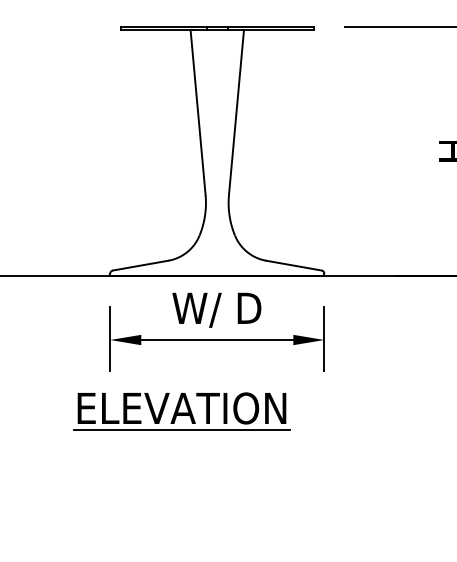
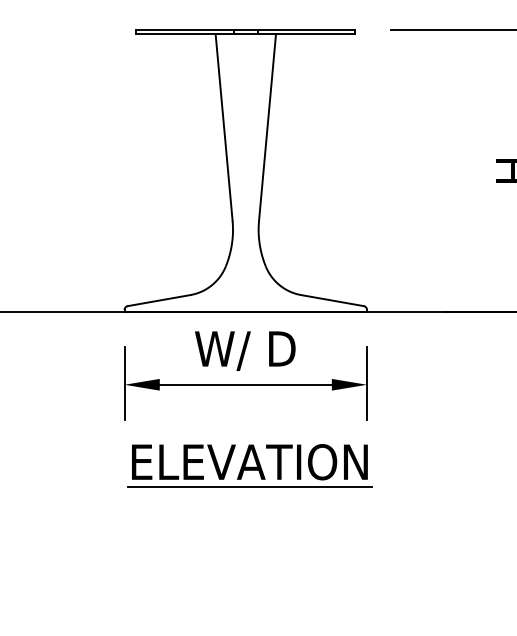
part: (181, 411) -> (249, 465), moved

